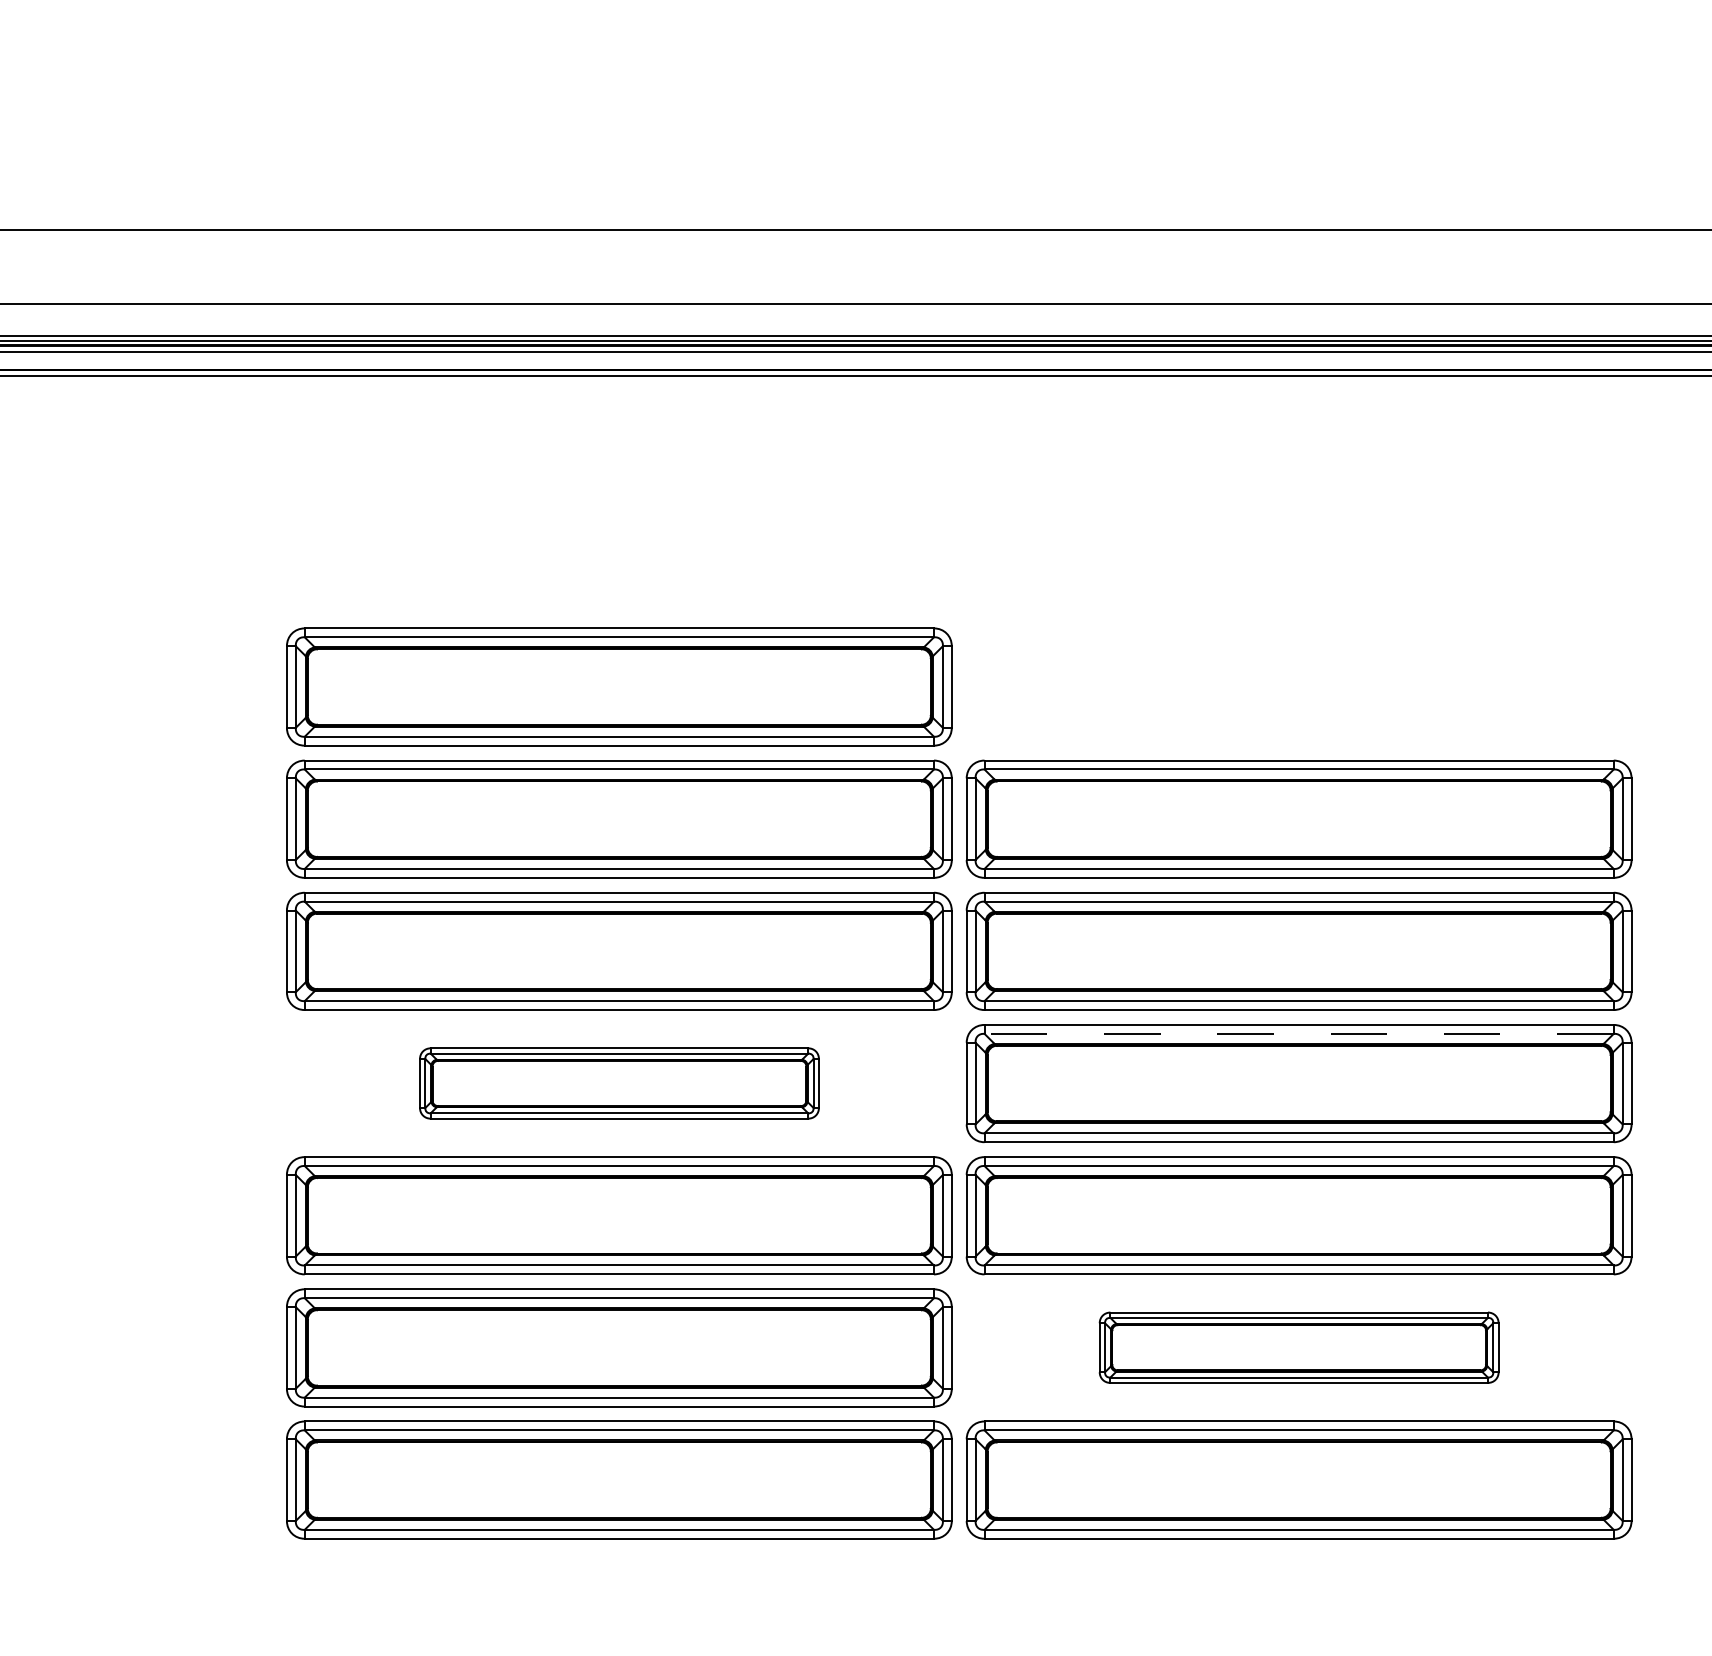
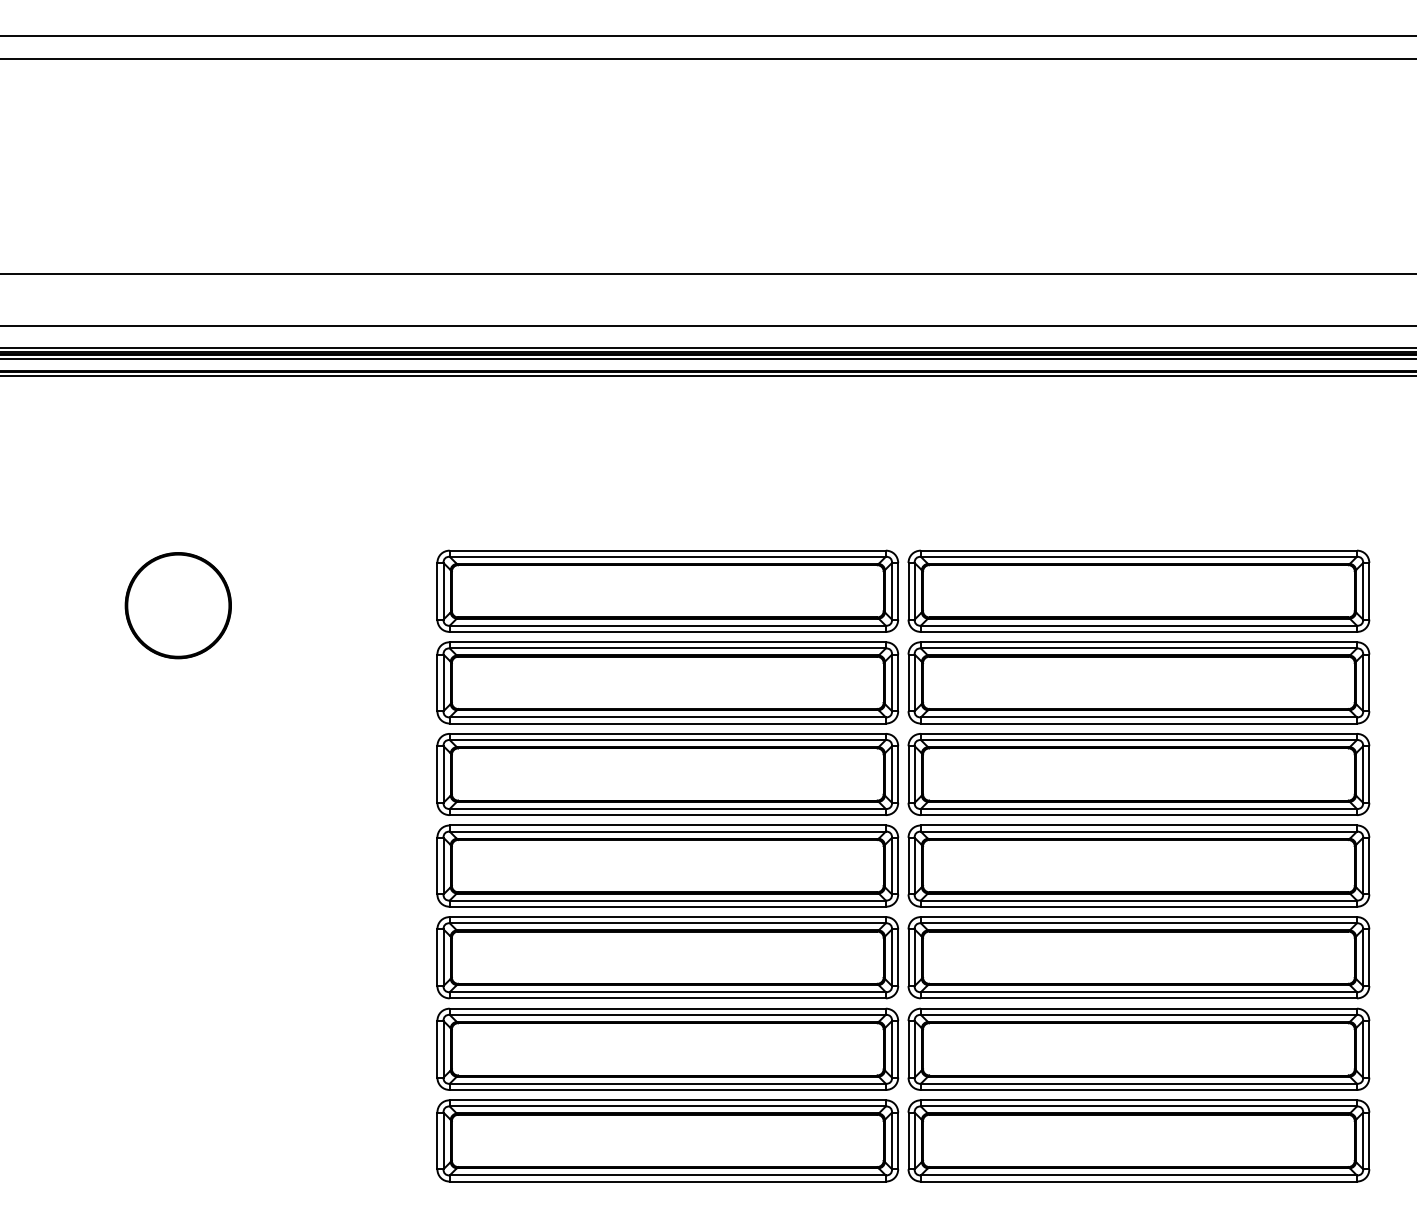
part: (1298, 685) -> (1138, 590), added
line: (1298, 1033) -> (1138, 831), dashed -> solid
part: (618, 1082) -> (667, 865), size x1.67
part: (1298, 1346) -> (1138, 1048), size x1.67

